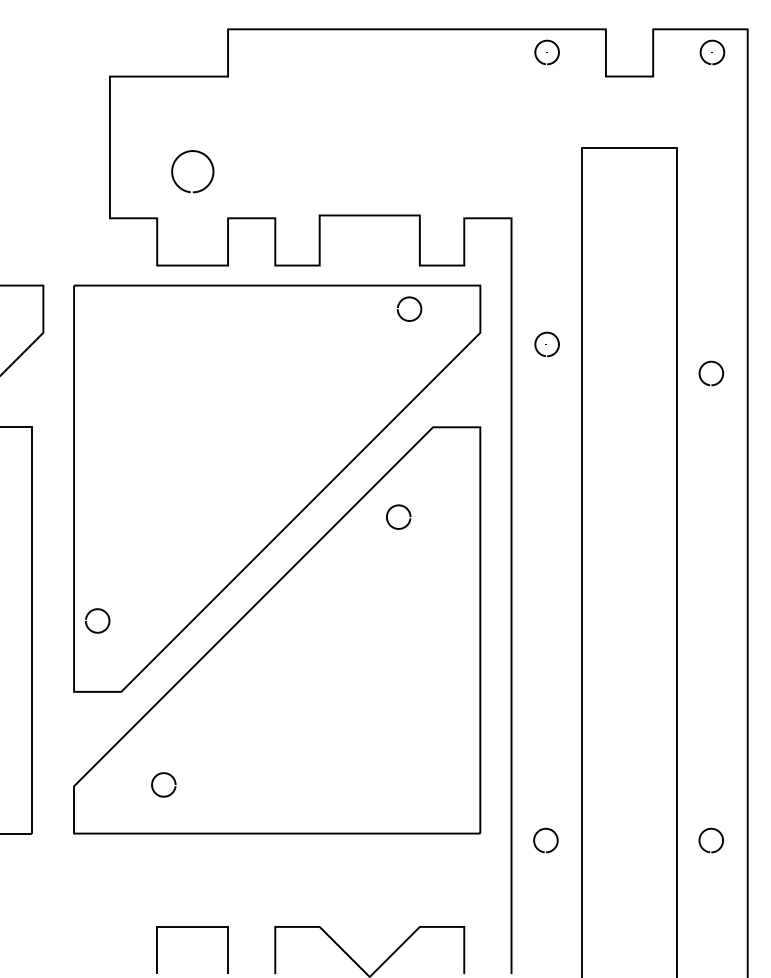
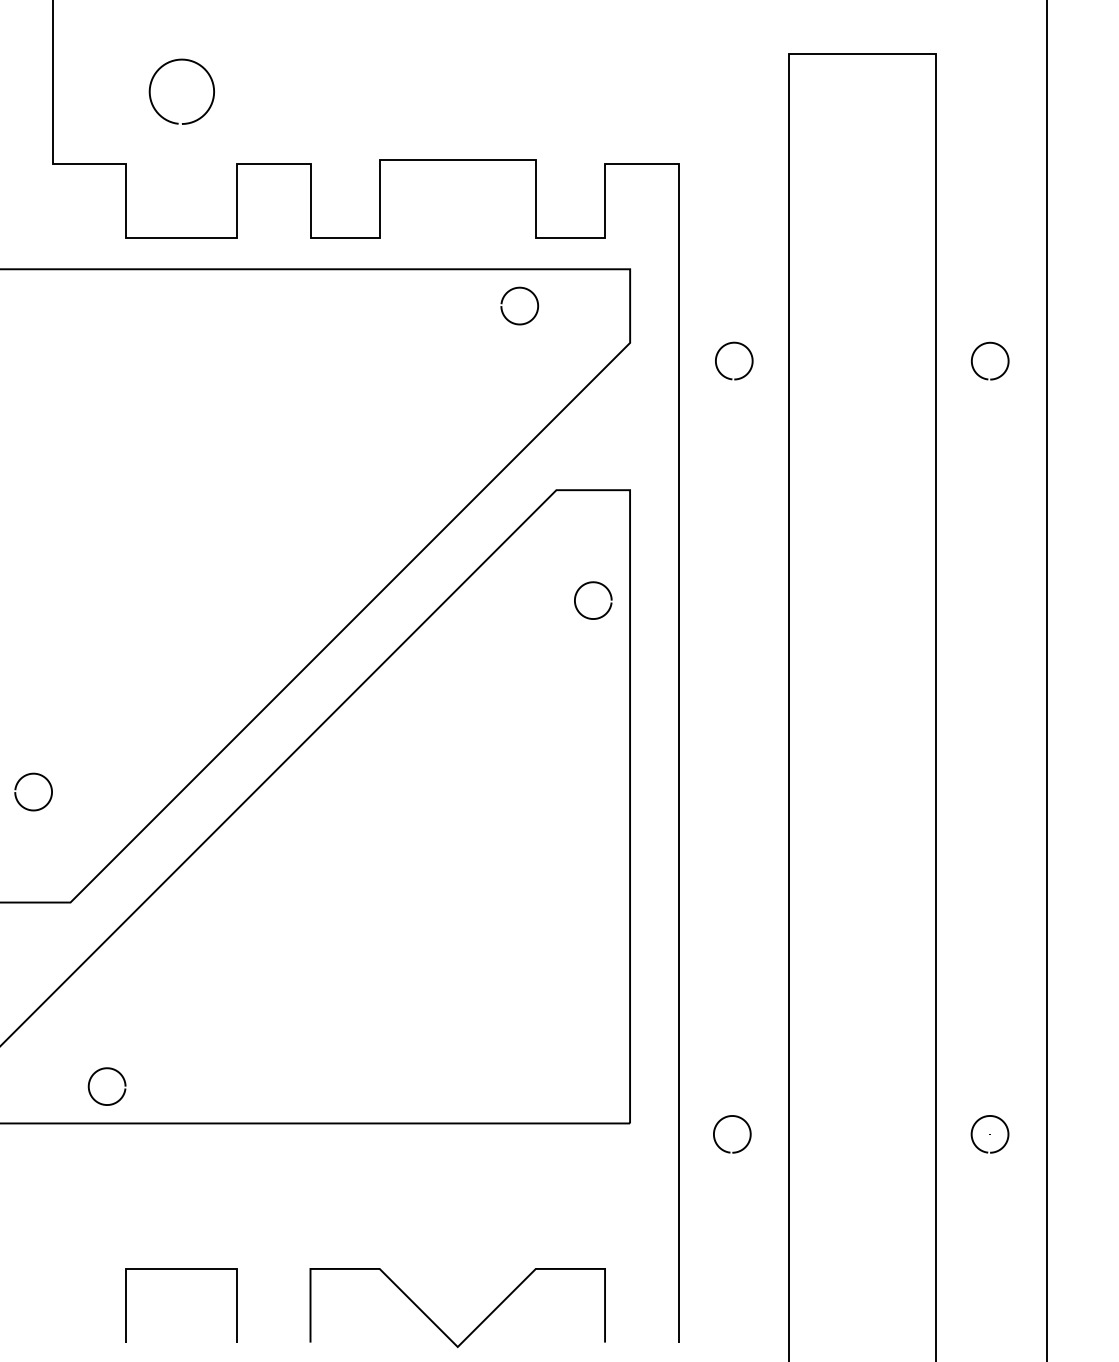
curve: (714, 363) -> (995, 345), moved
curve: (394, 507) -> (586, 585), moved
curve: (163, 774) -> (106, 1070), moved

